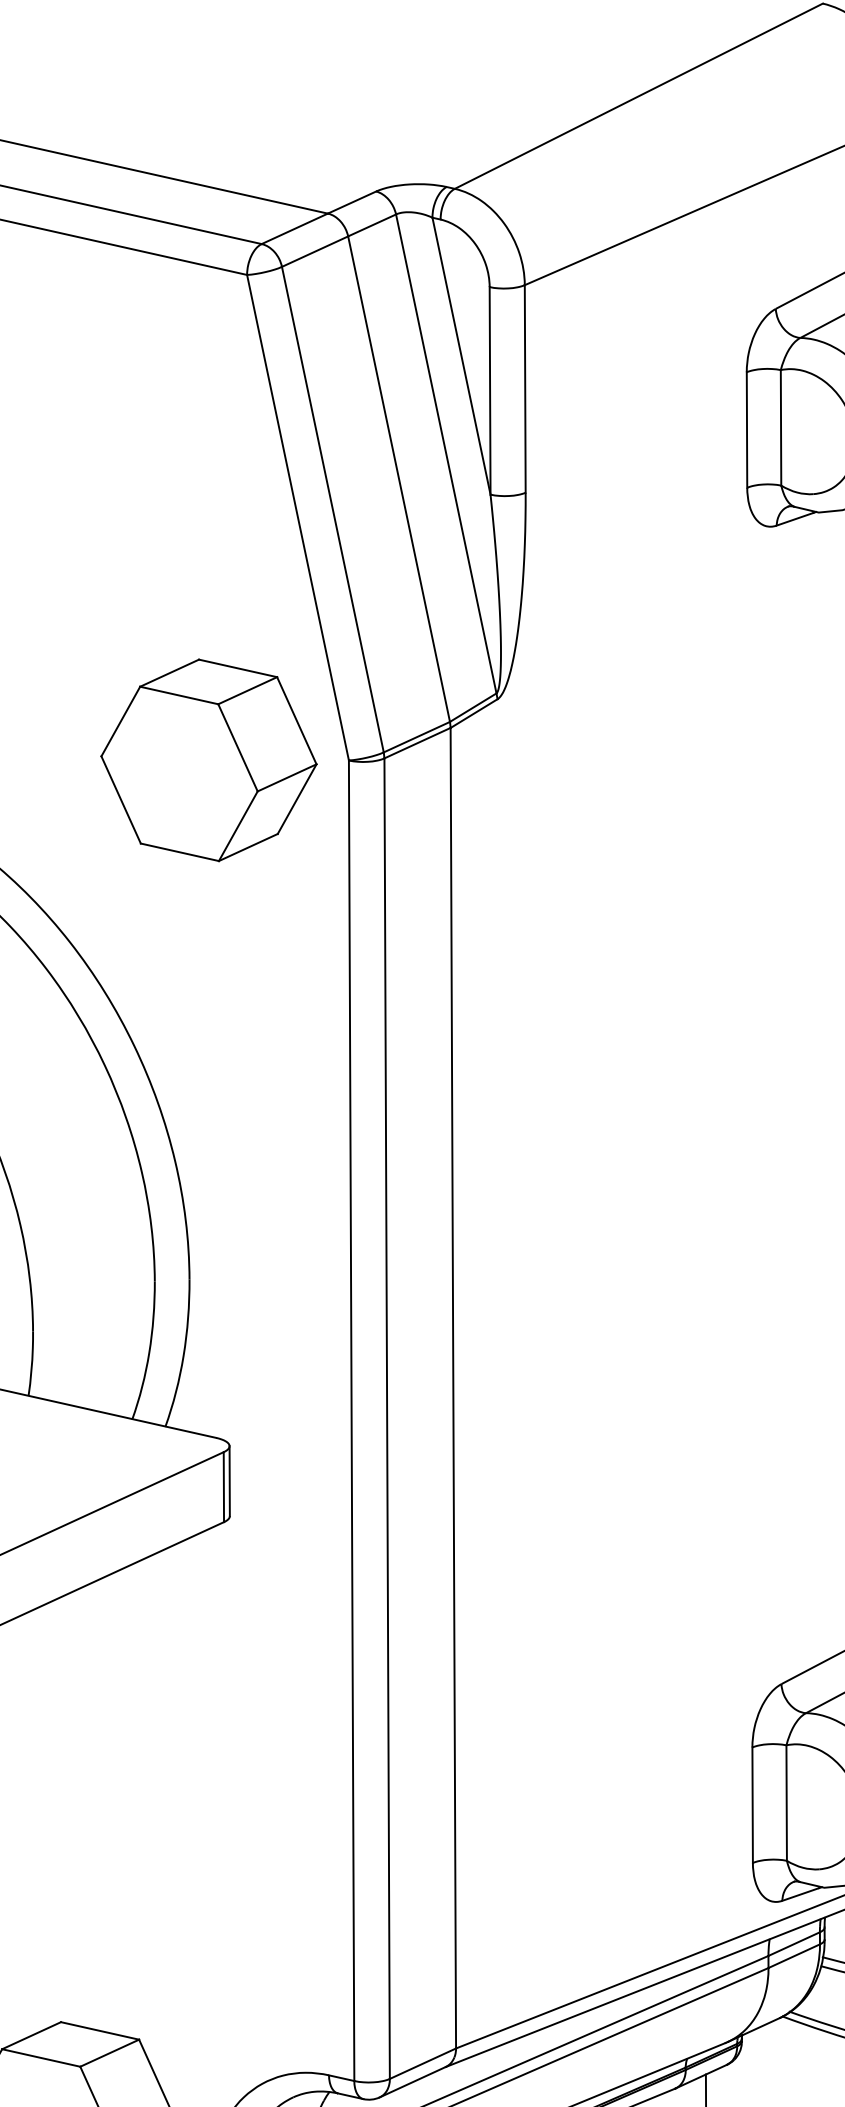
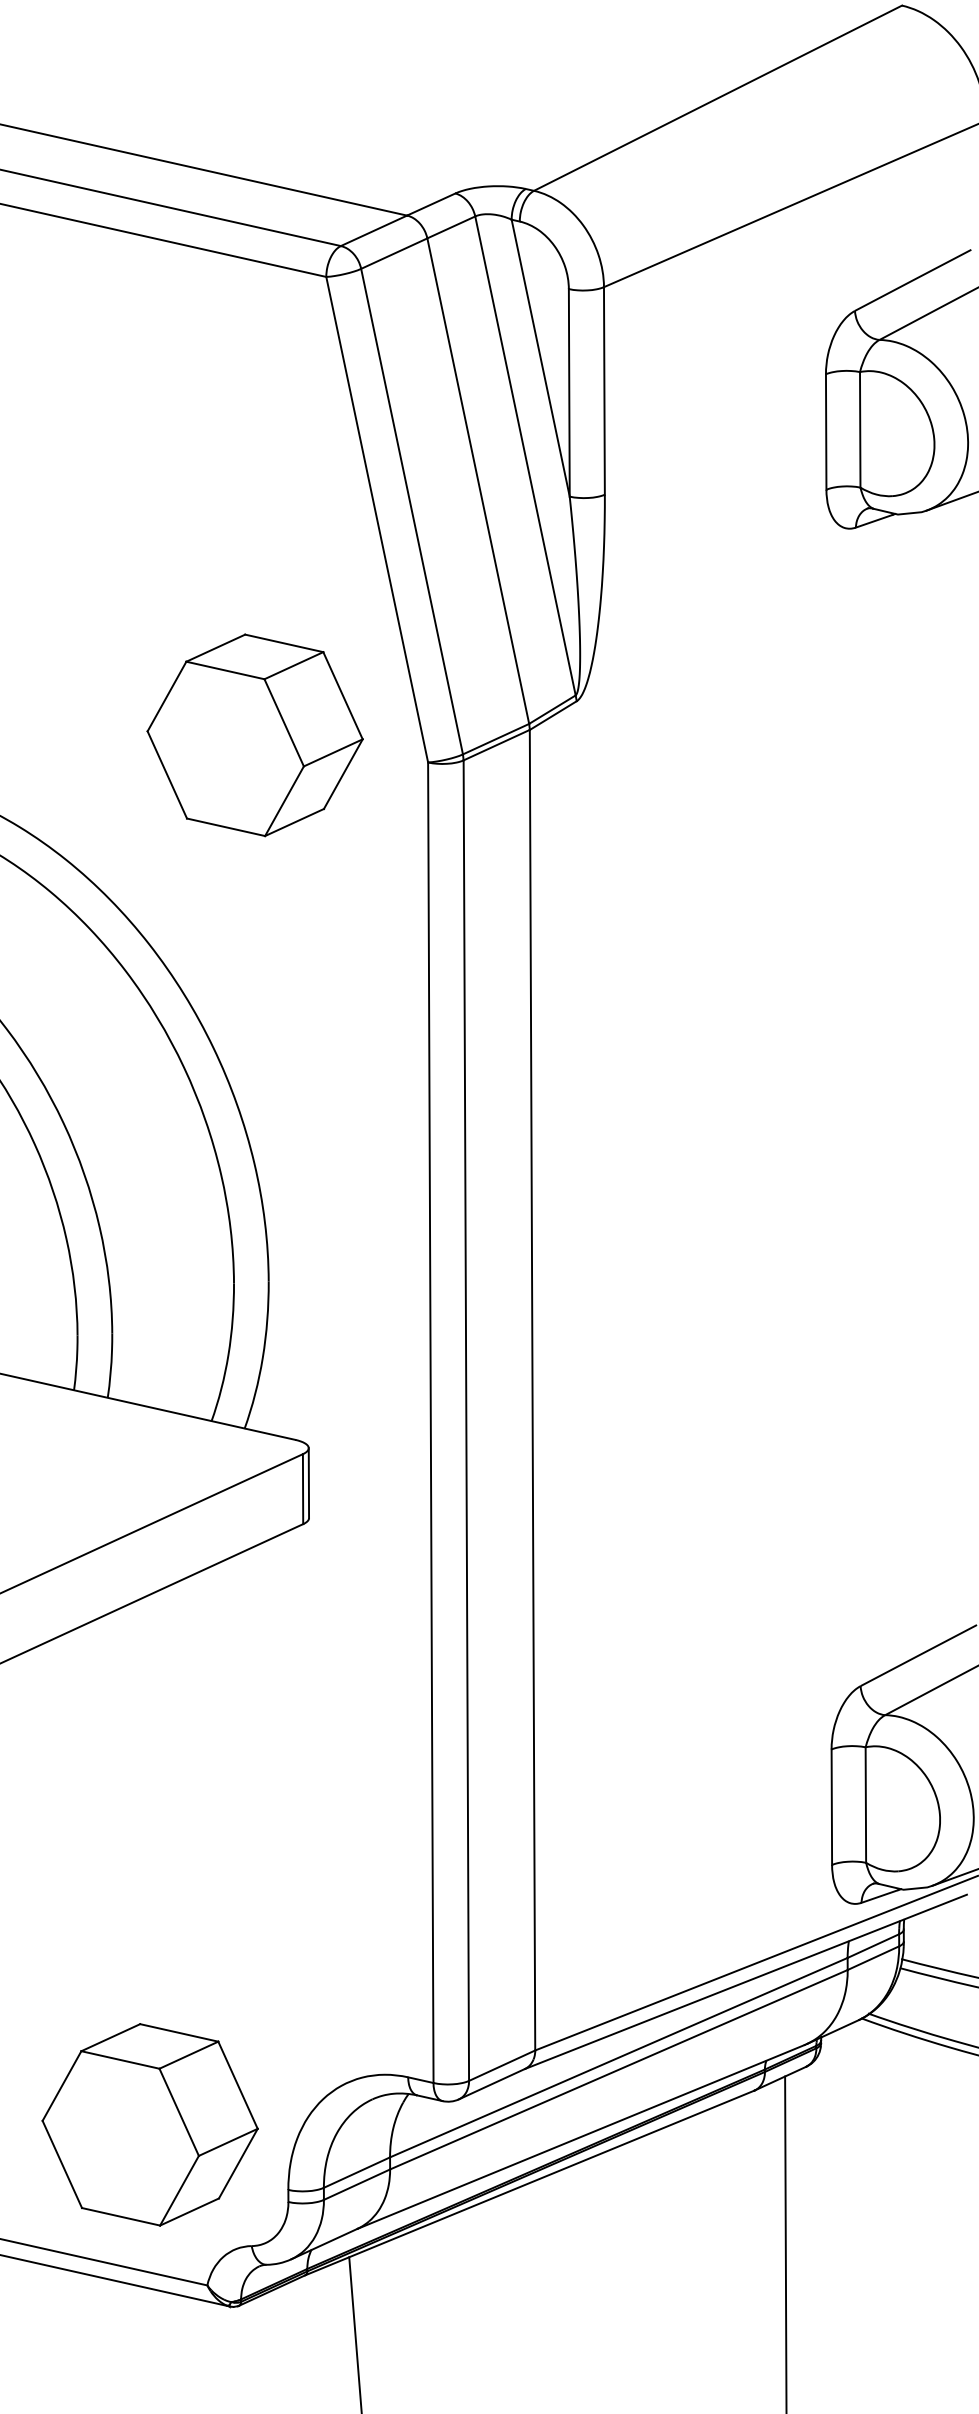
part: (208, 760) -> (254, 735), moved

